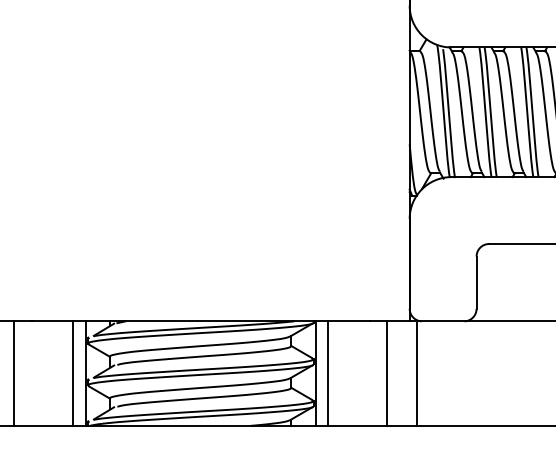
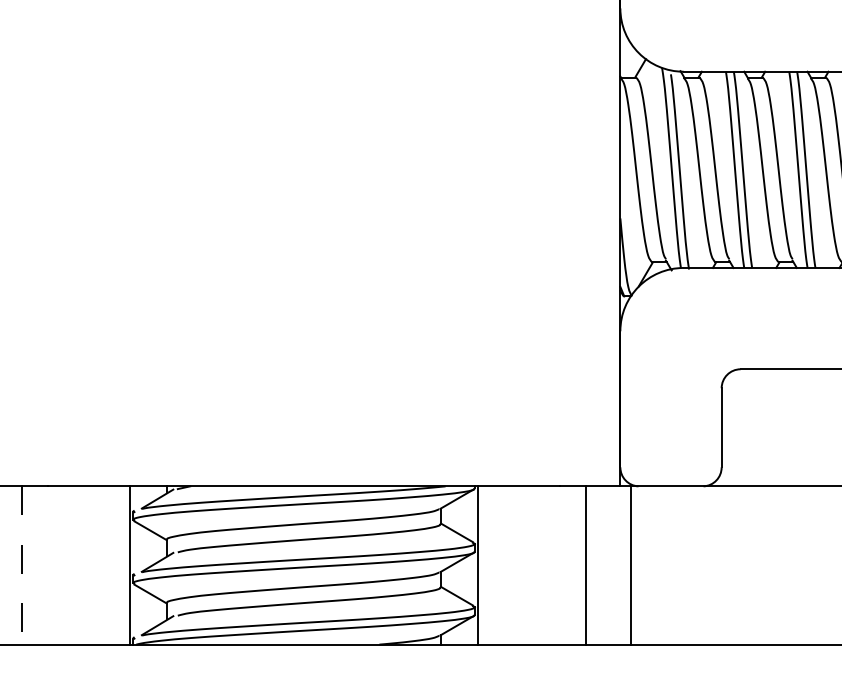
line: (73, 373) -> (111, 565), removed
line: (327, 373) -> (495, 565), removed
line: (14, 374) -> (22, 566), solid -> dashed

